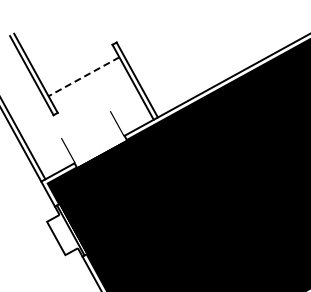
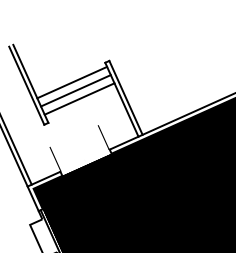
line: (79, 67) -> (72, 81), added
line: (83, 77) -> (75, 91), dashed -> solid
line: (88, 84) -> (79, 98), added

